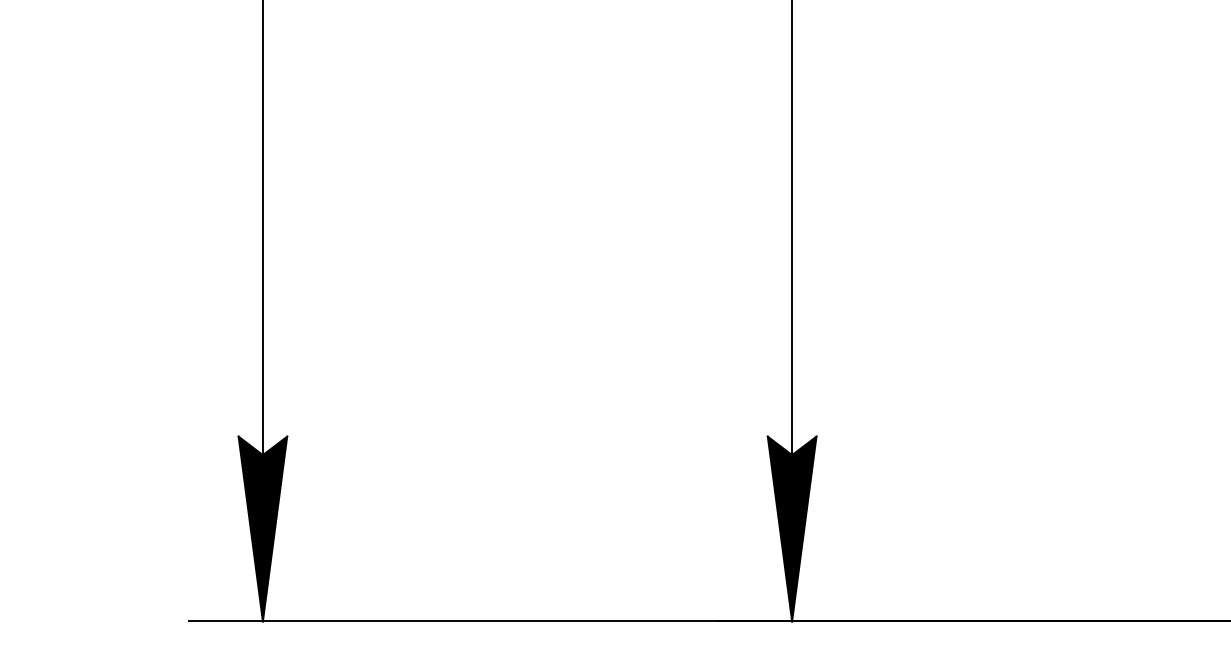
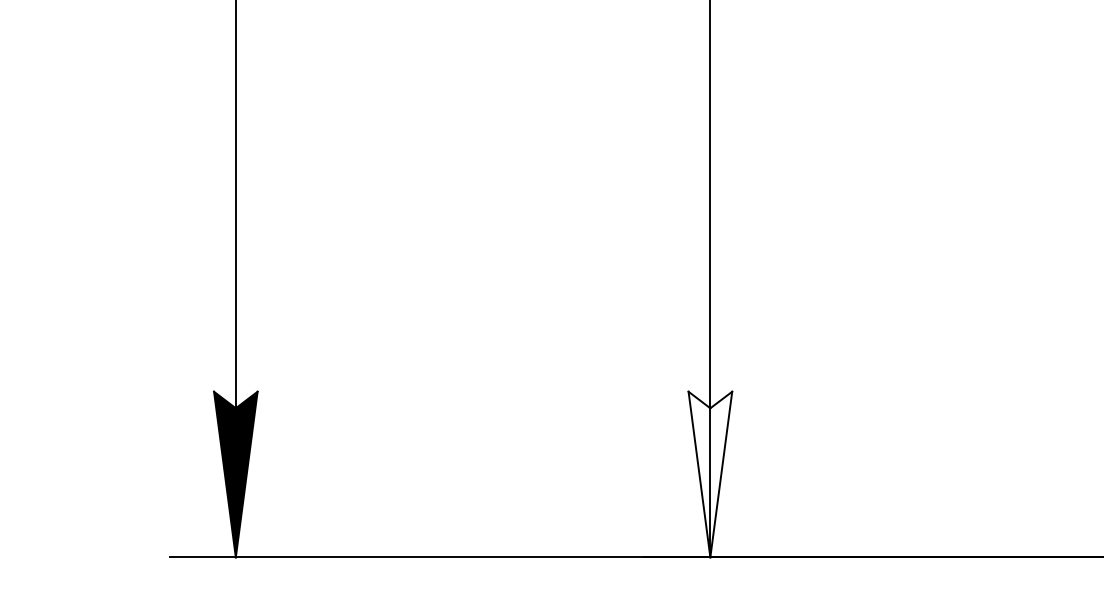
fill: (791, 528) -> (709, 474), removed

